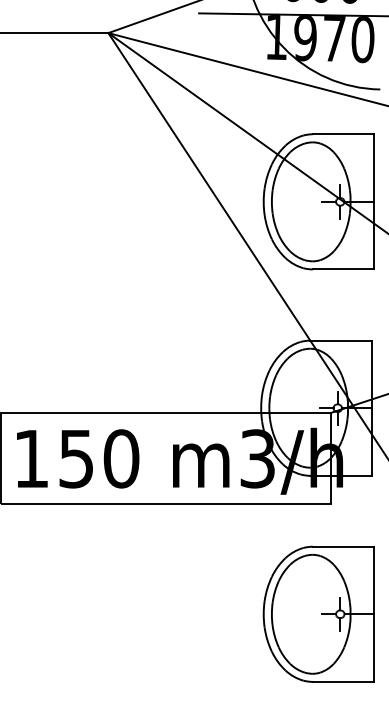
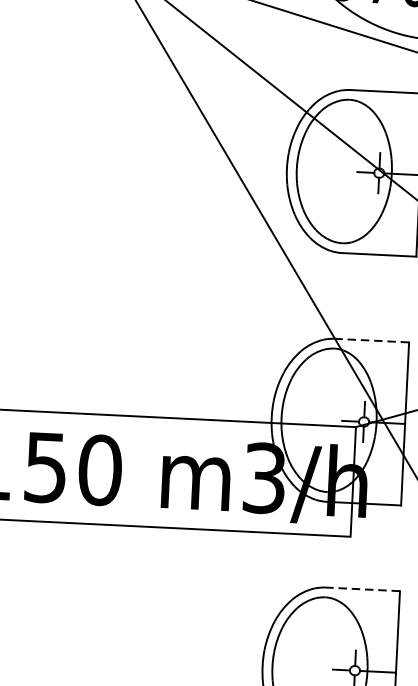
line: (341, 340) -> (372, 340), solid -> dashed
line: (343, 546) -> (362, 589), solid -> dashed

